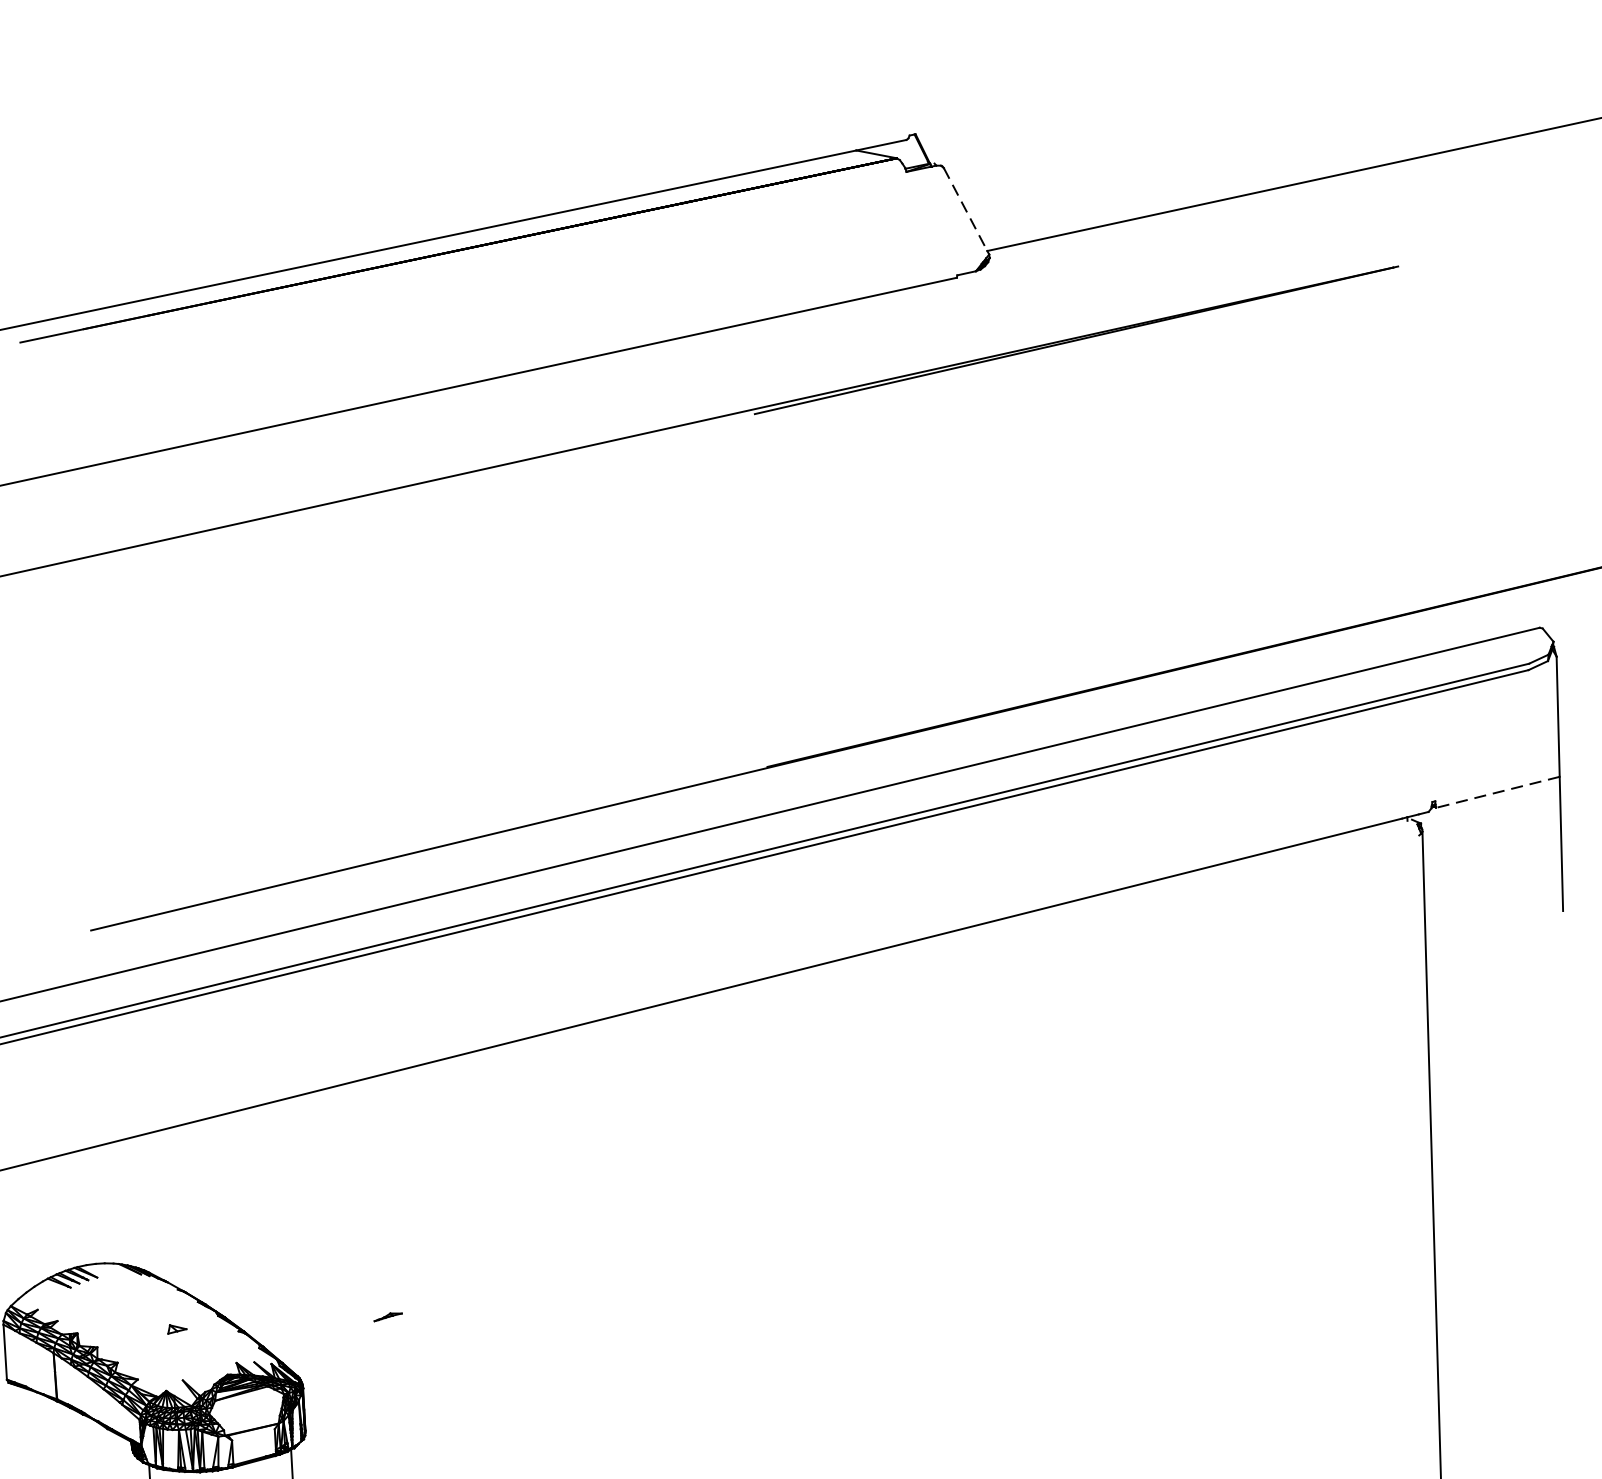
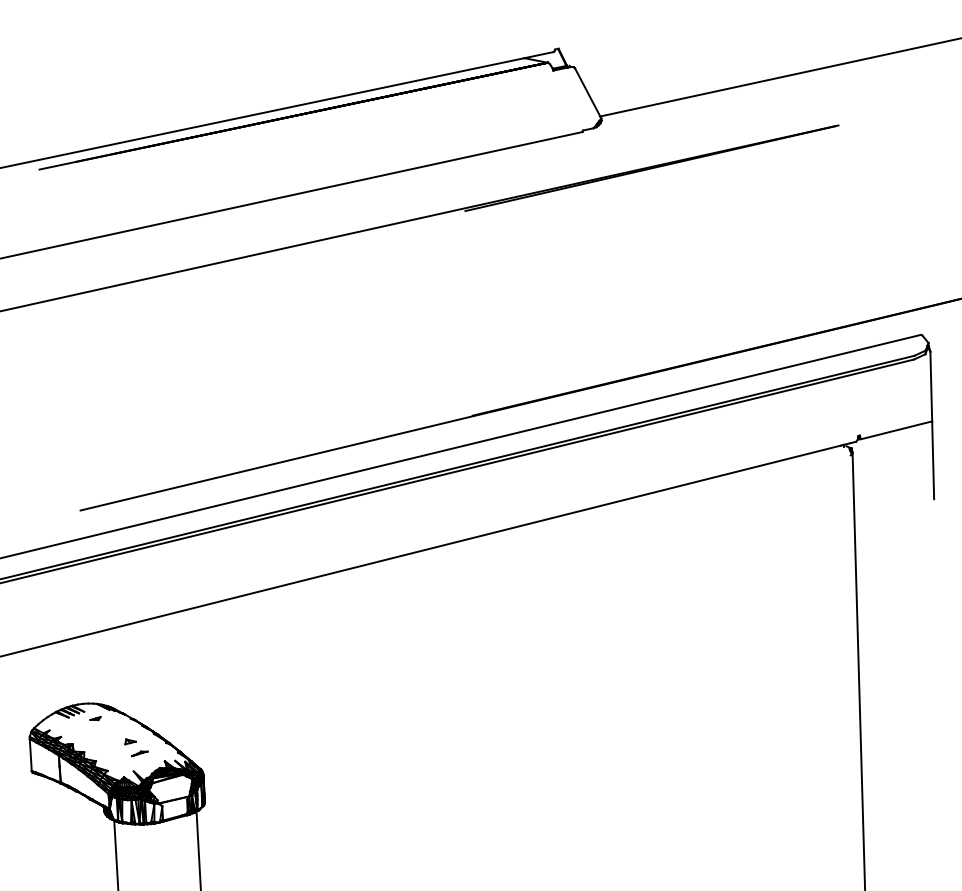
line: (965, 209) -> (587, 92), dashed -> solid
line: (1496, 792) -> (895, 430), dashed -> solid
part: (116, 1289) -> (95, 718), added
part: (387, 1316) -> (139, 753), moved

